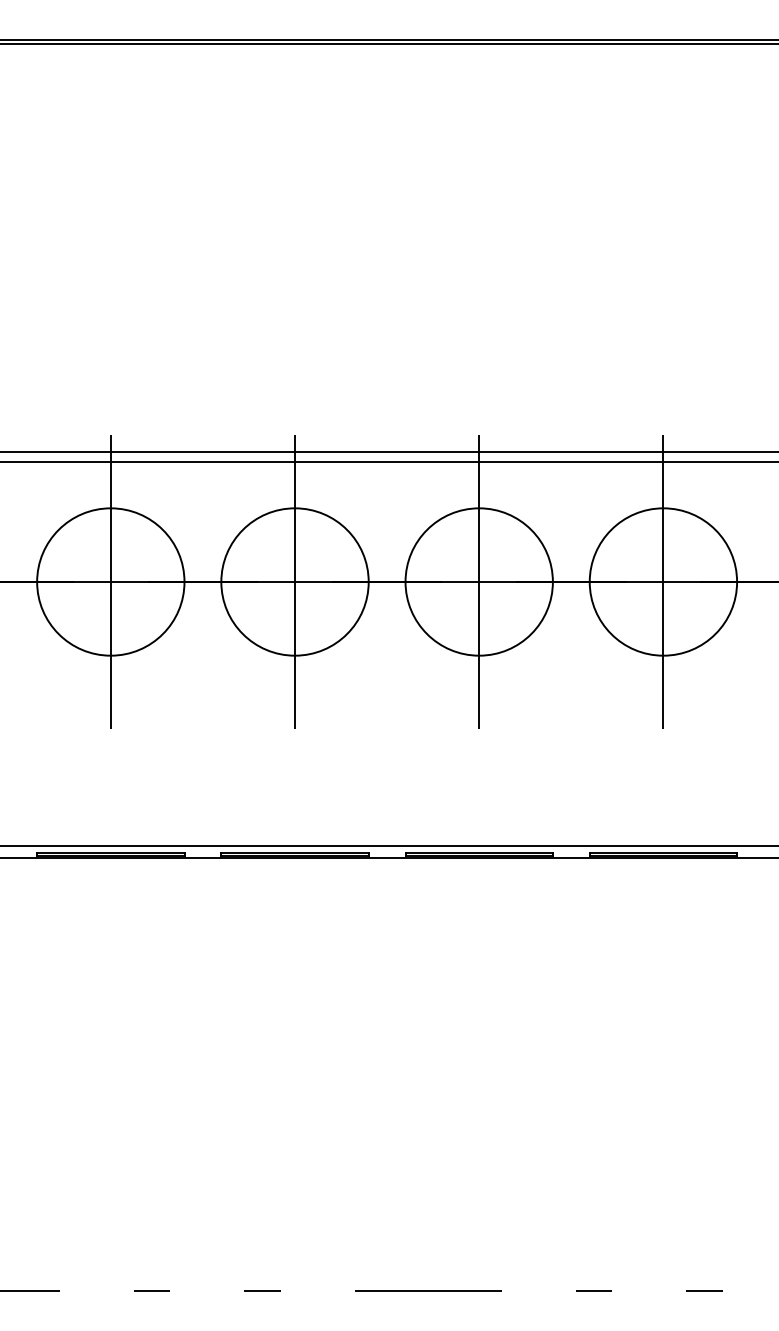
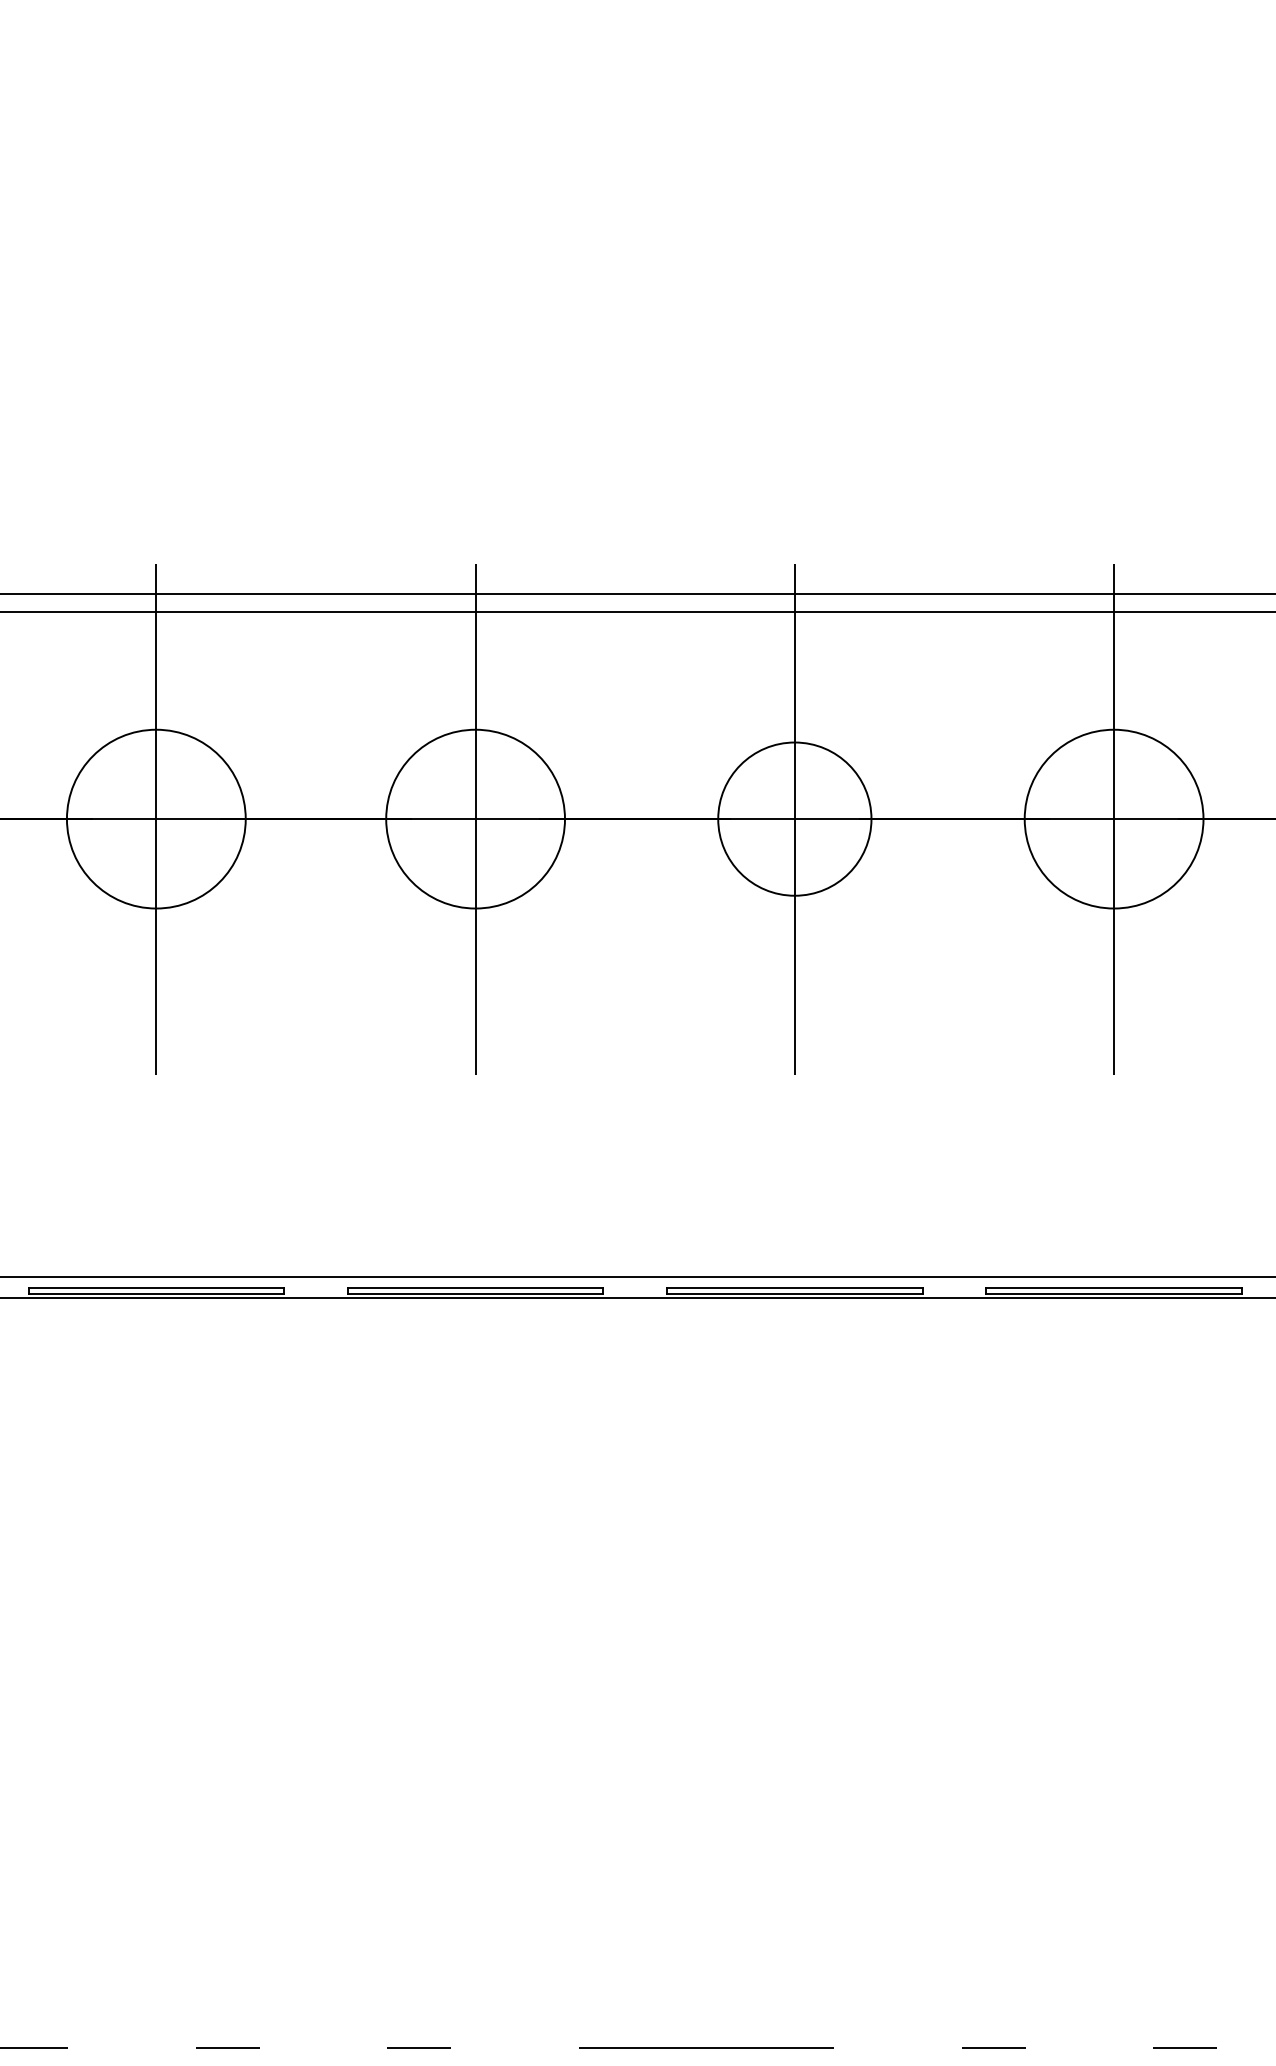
circle: (110, 581) -> (155, 818), size x0.7
circle: (294, 581) -> (474, 818), size x0.7
circle: (478, 581) -> (793, 818), size x0.6
circle: (663, 581) -> (1114, 818), size x0.7

